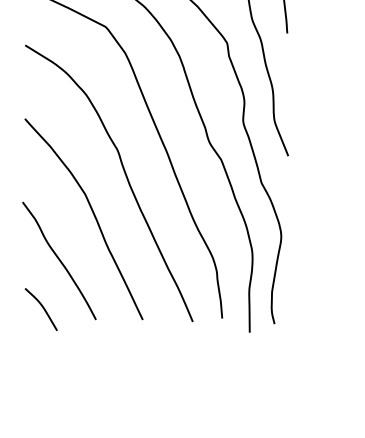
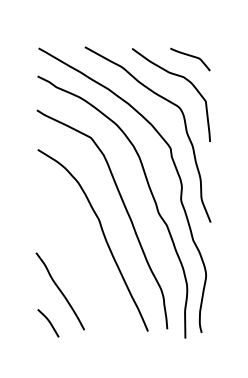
curve: (93, 216) -> (82, 262), removed

